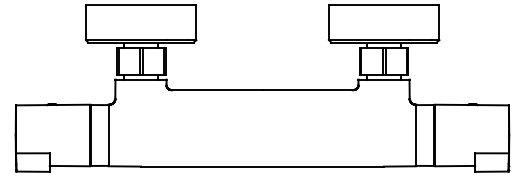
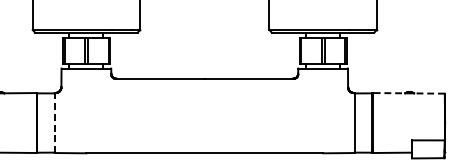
line: (471, 105) -> (408, 93), solid -> dashed
line: (108, 135) -> (54, 123), solid -> dashed

